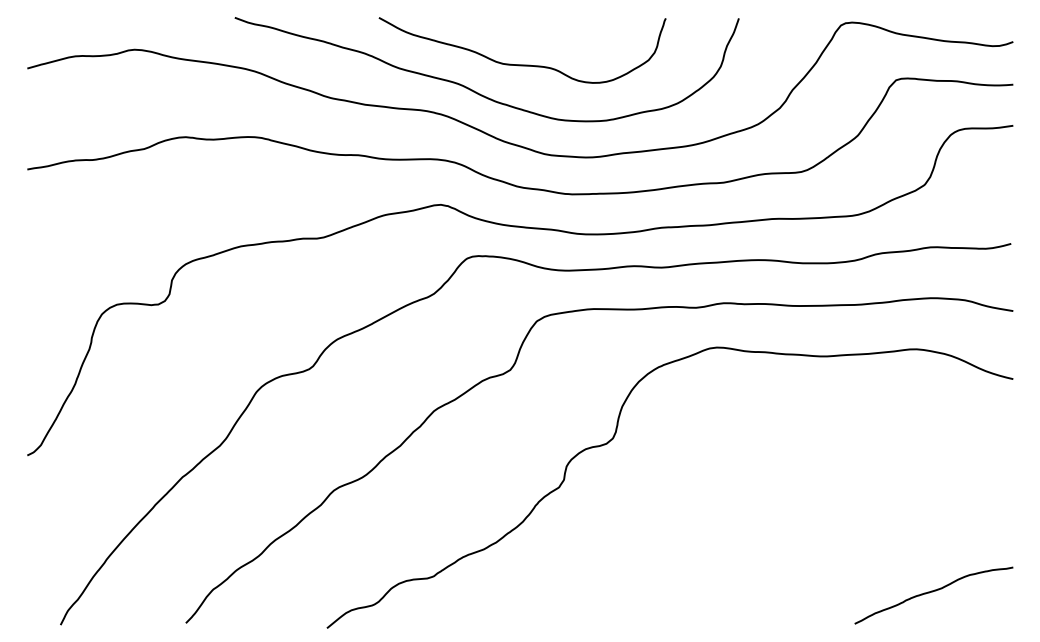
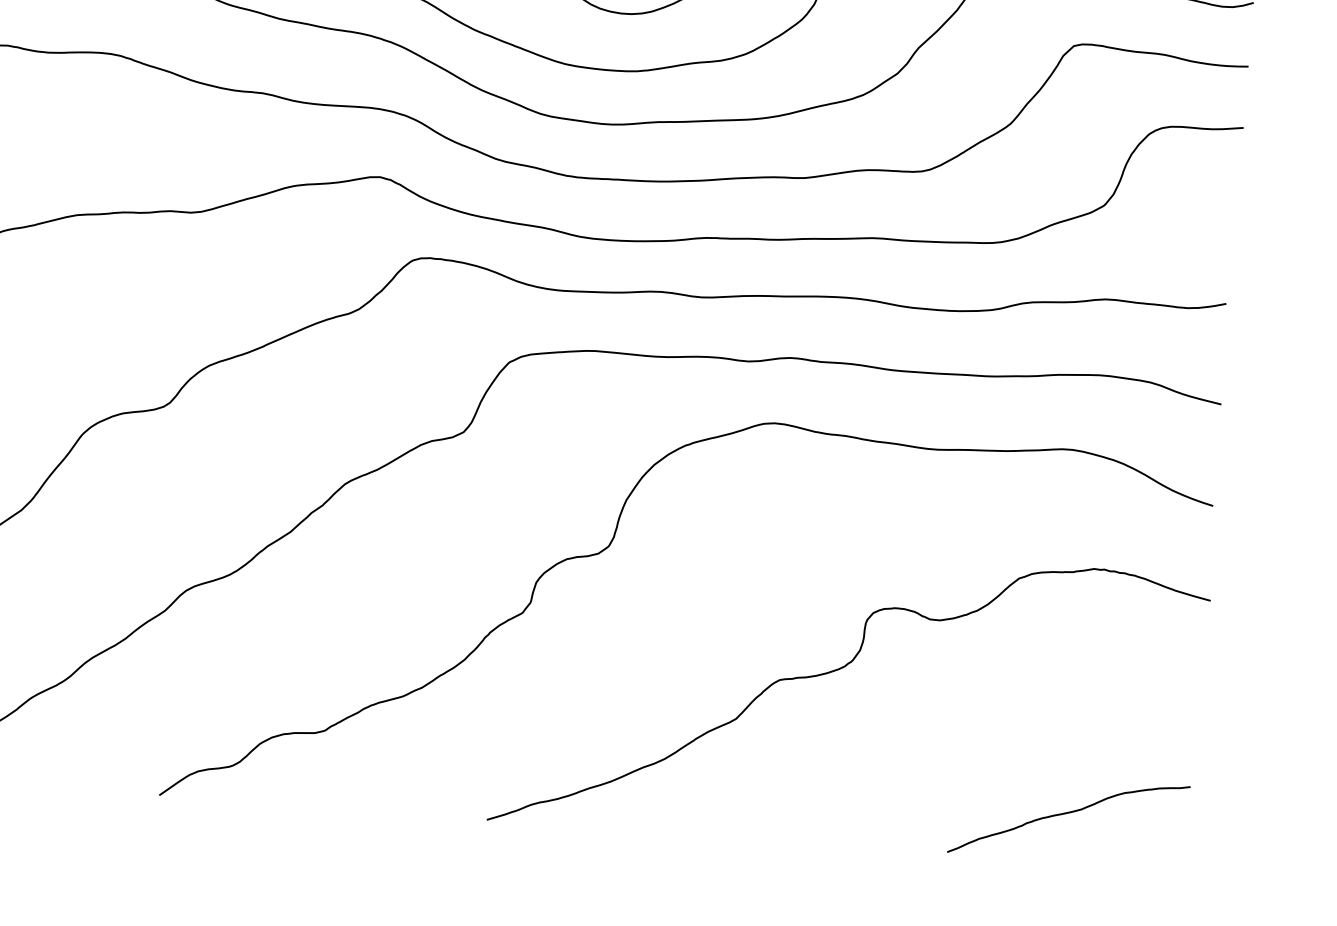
curve: (773, 508) -> (839, 670), added

